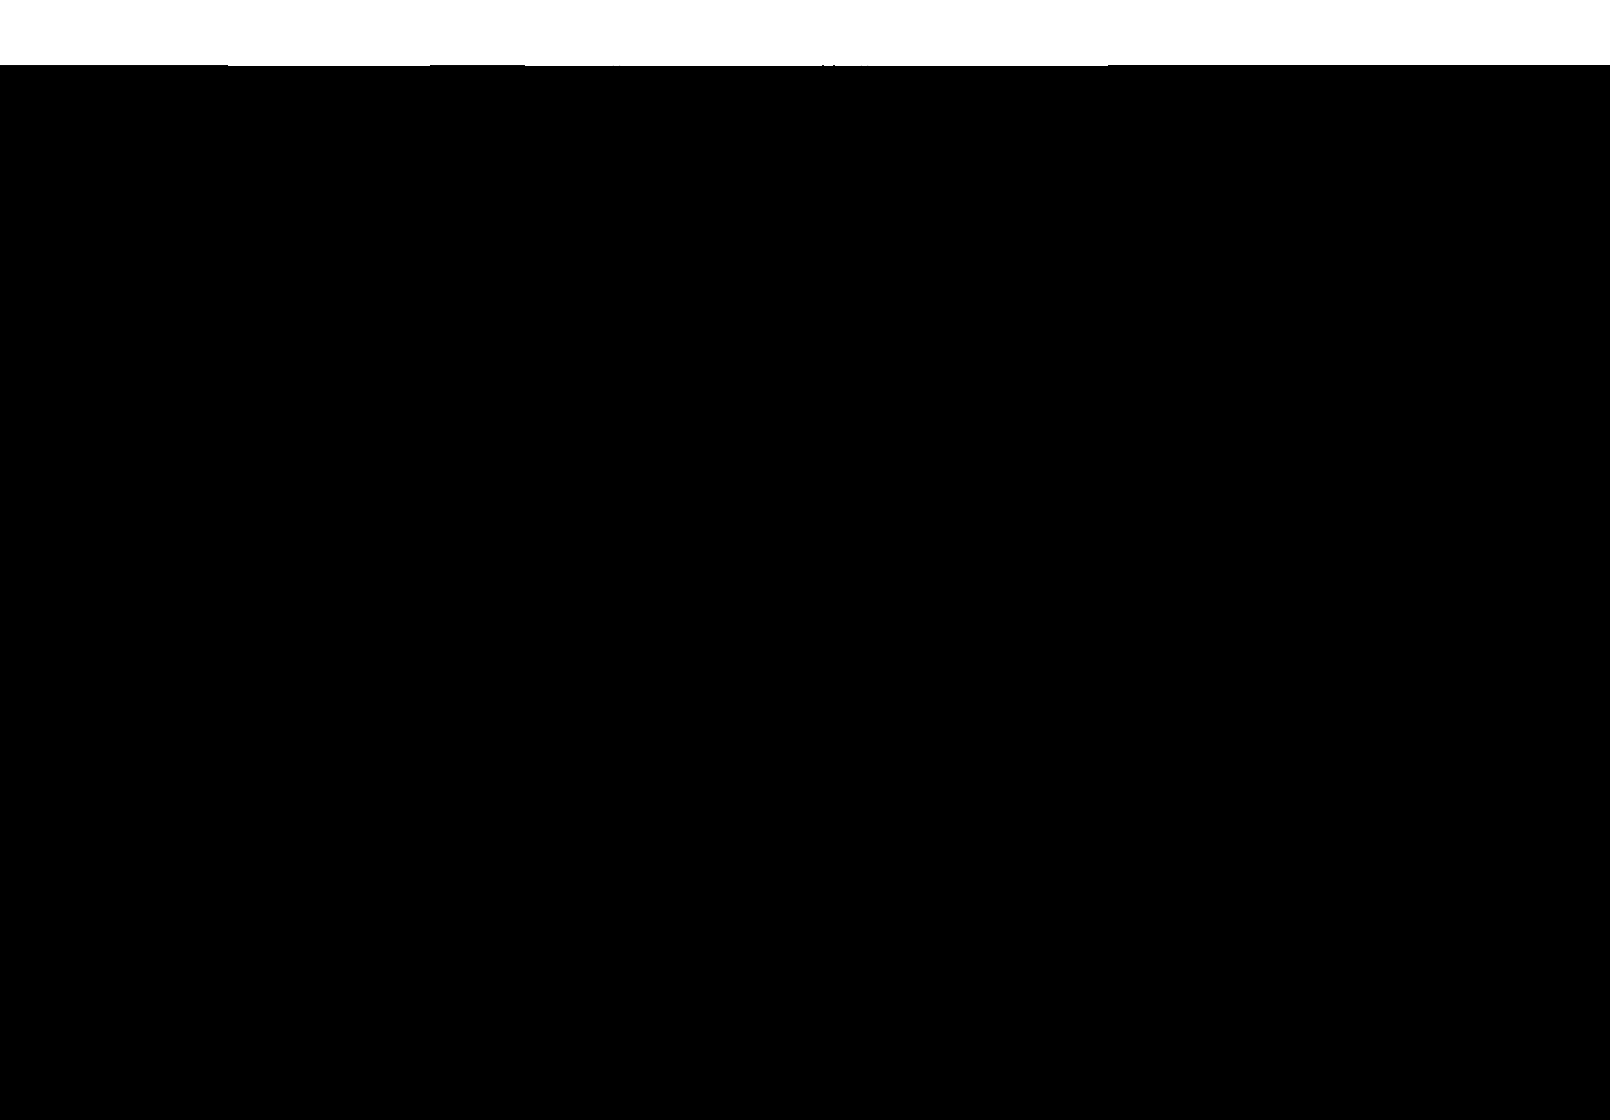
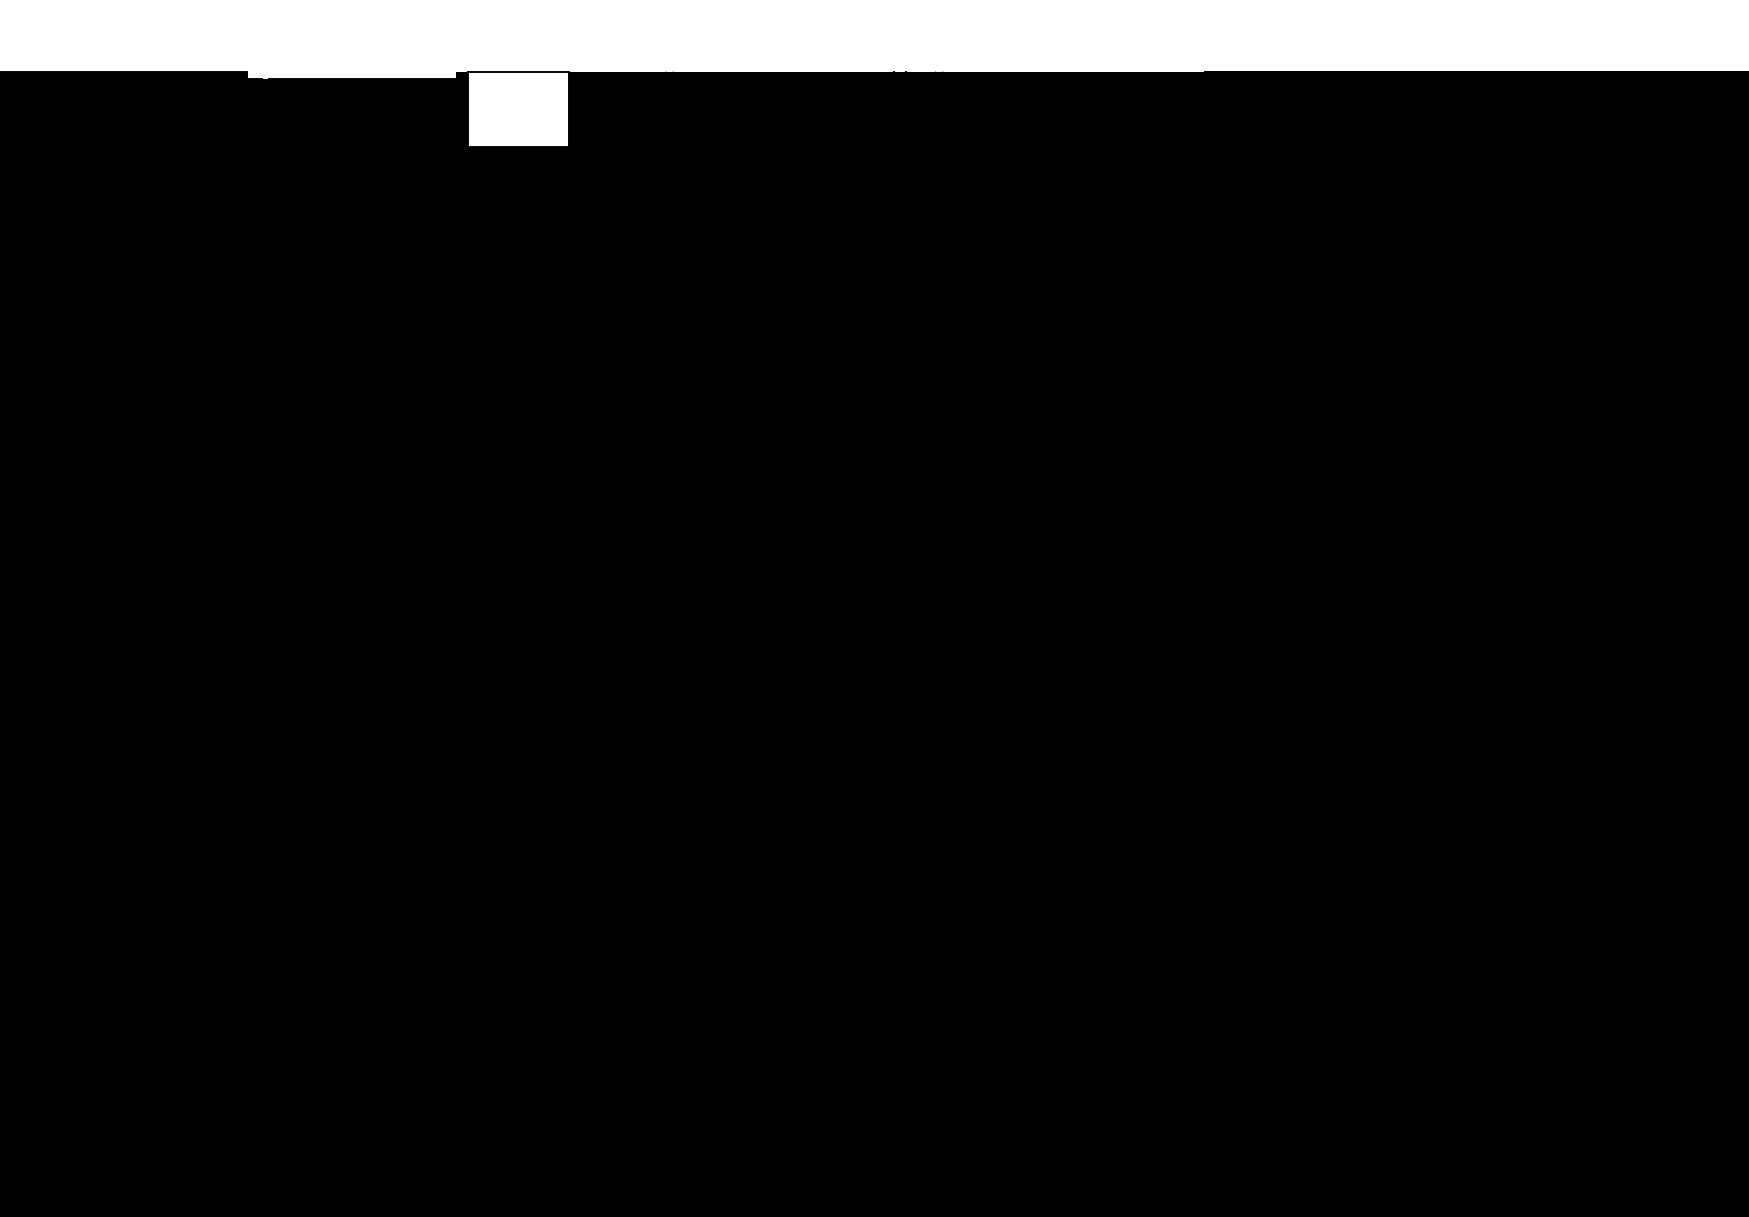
fill: (323, 69) -> (351, 75), removed
fill: (477, 99) -> (518, 108), removed

